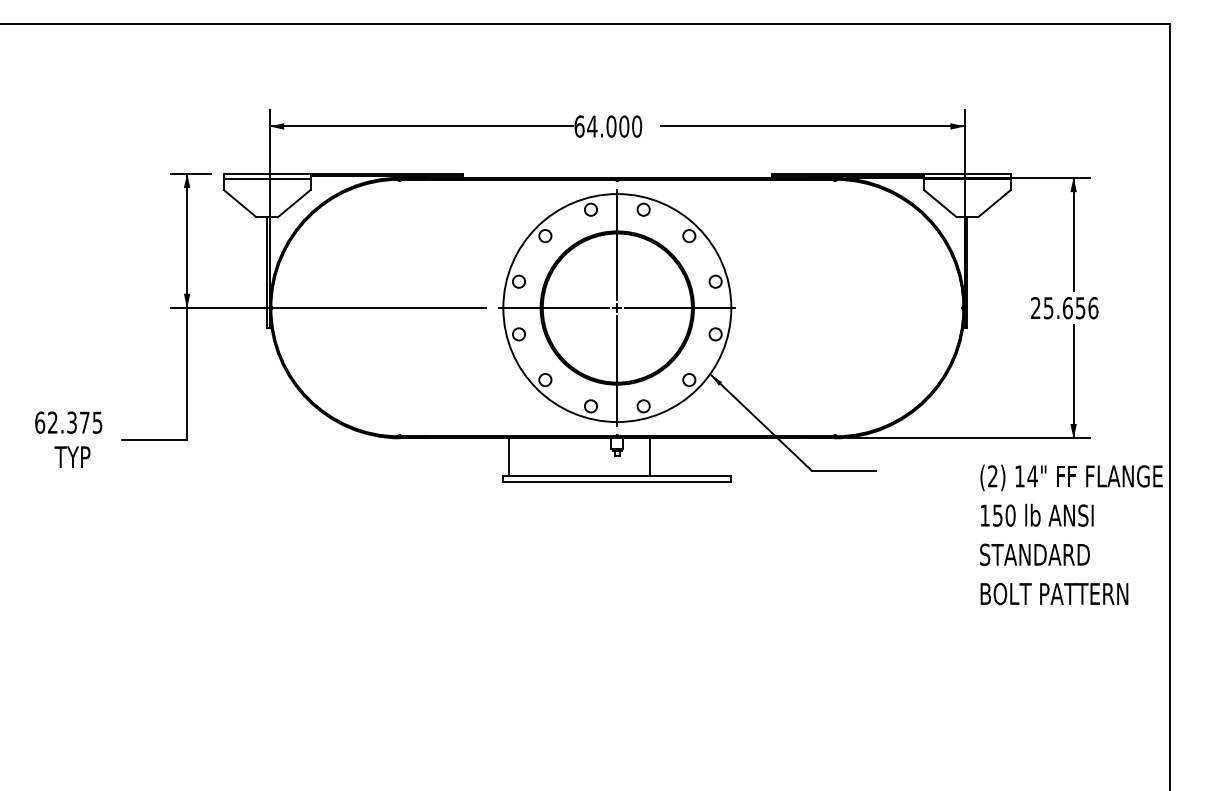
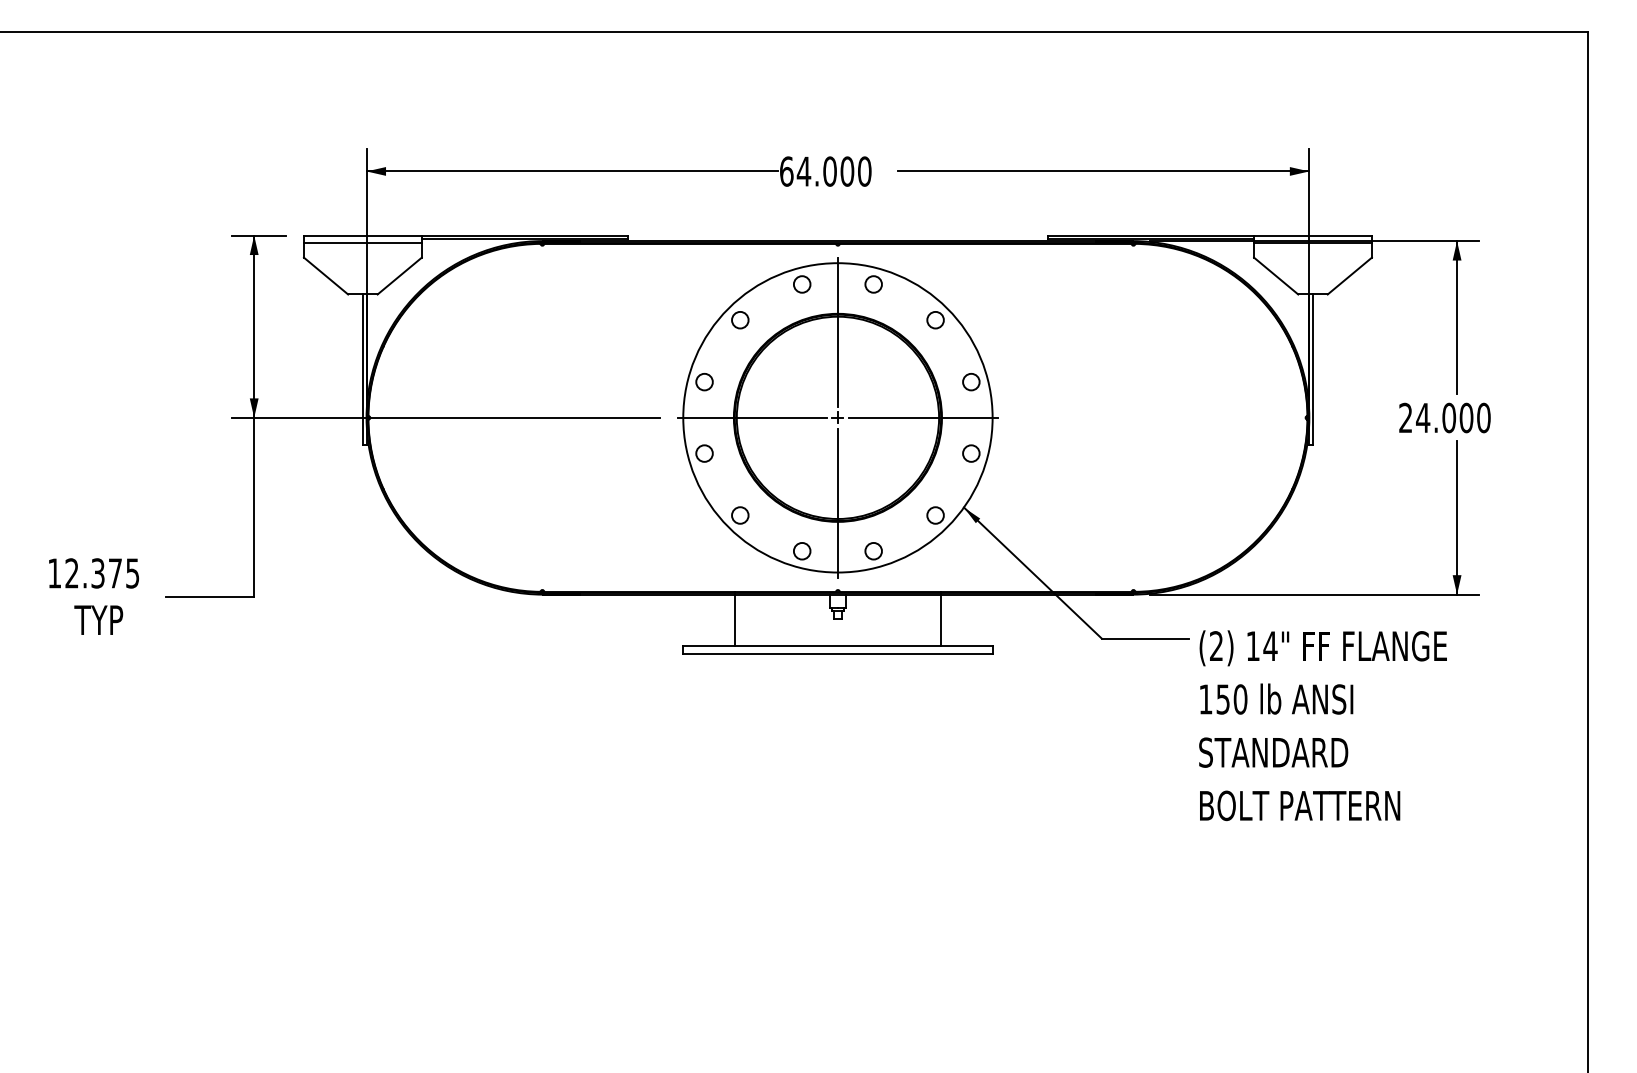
text: (1070, 307) -> (1453, 417), 25.656 -> 24.000
text: (39, 422) -> (54, 573), 62.375 -> 12.375
line: (508, 457) -> (734, 620), moved
line: (650, 457) -> (941, 620), moved
text: (1070, 534) -> (1322, 725), moved

